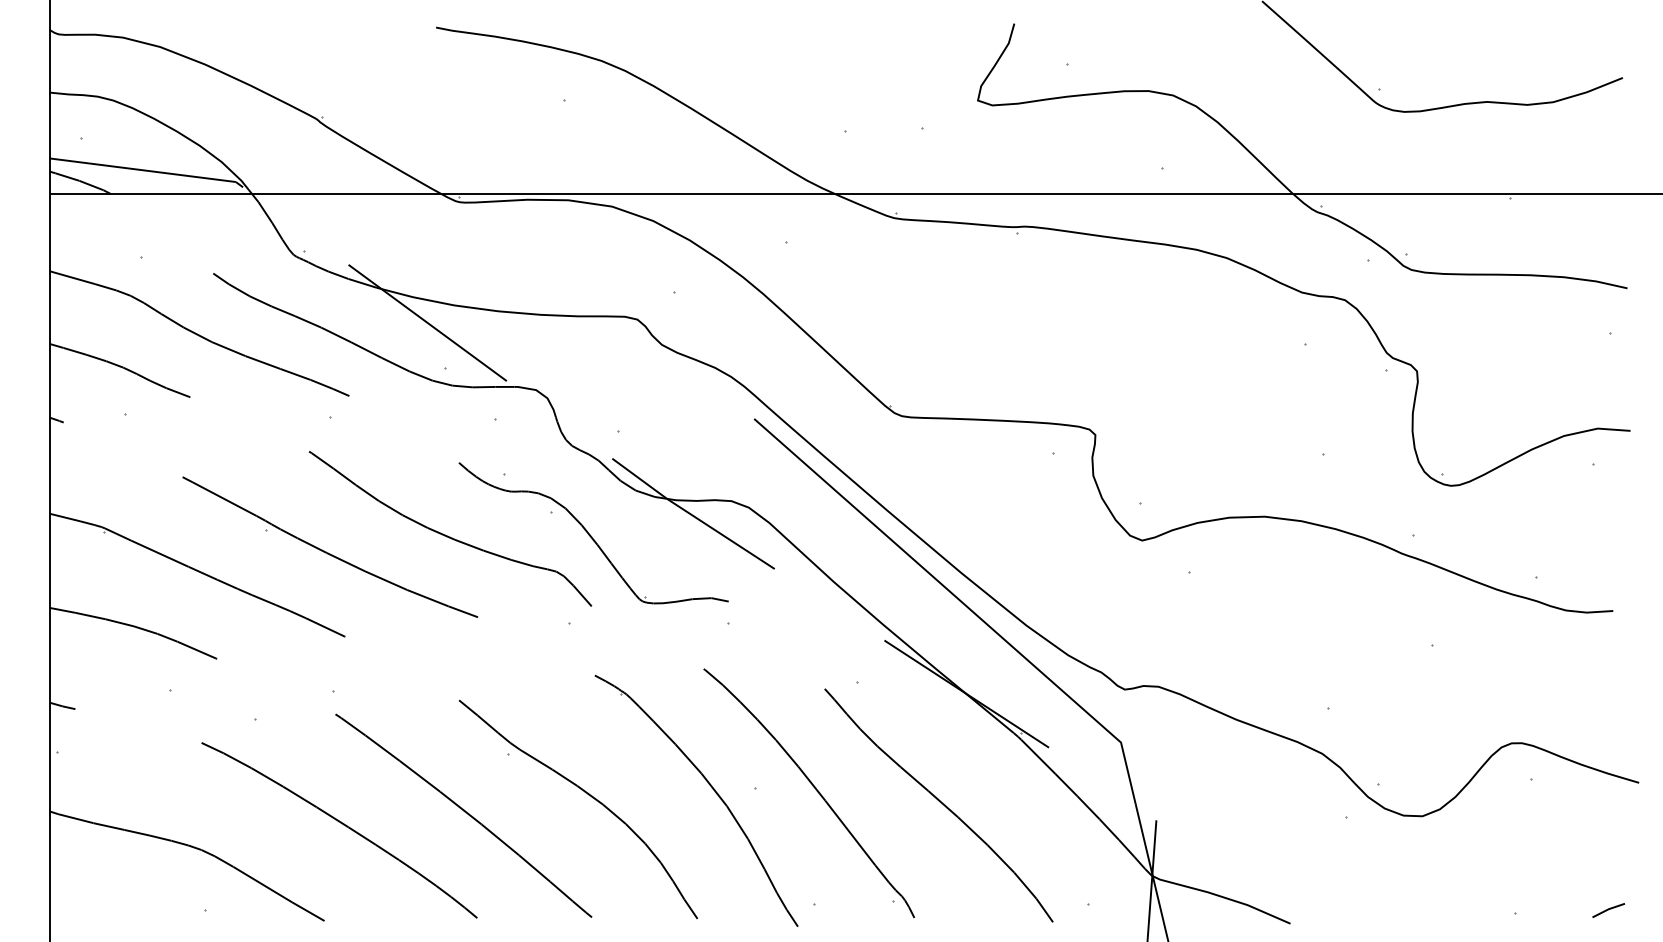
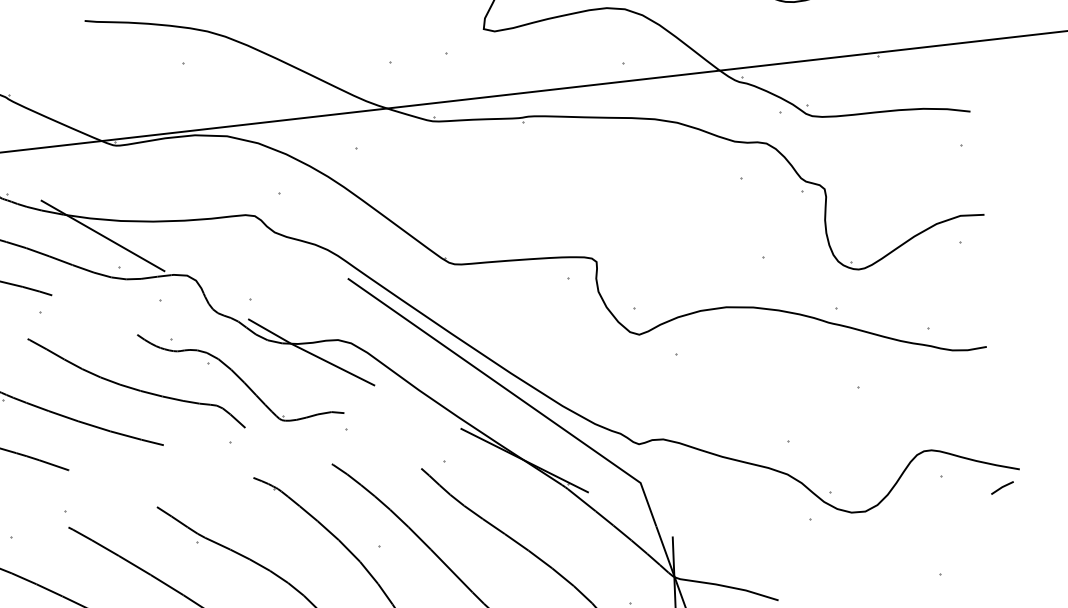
line: (1608, 910) -> (1002, 488), moved

